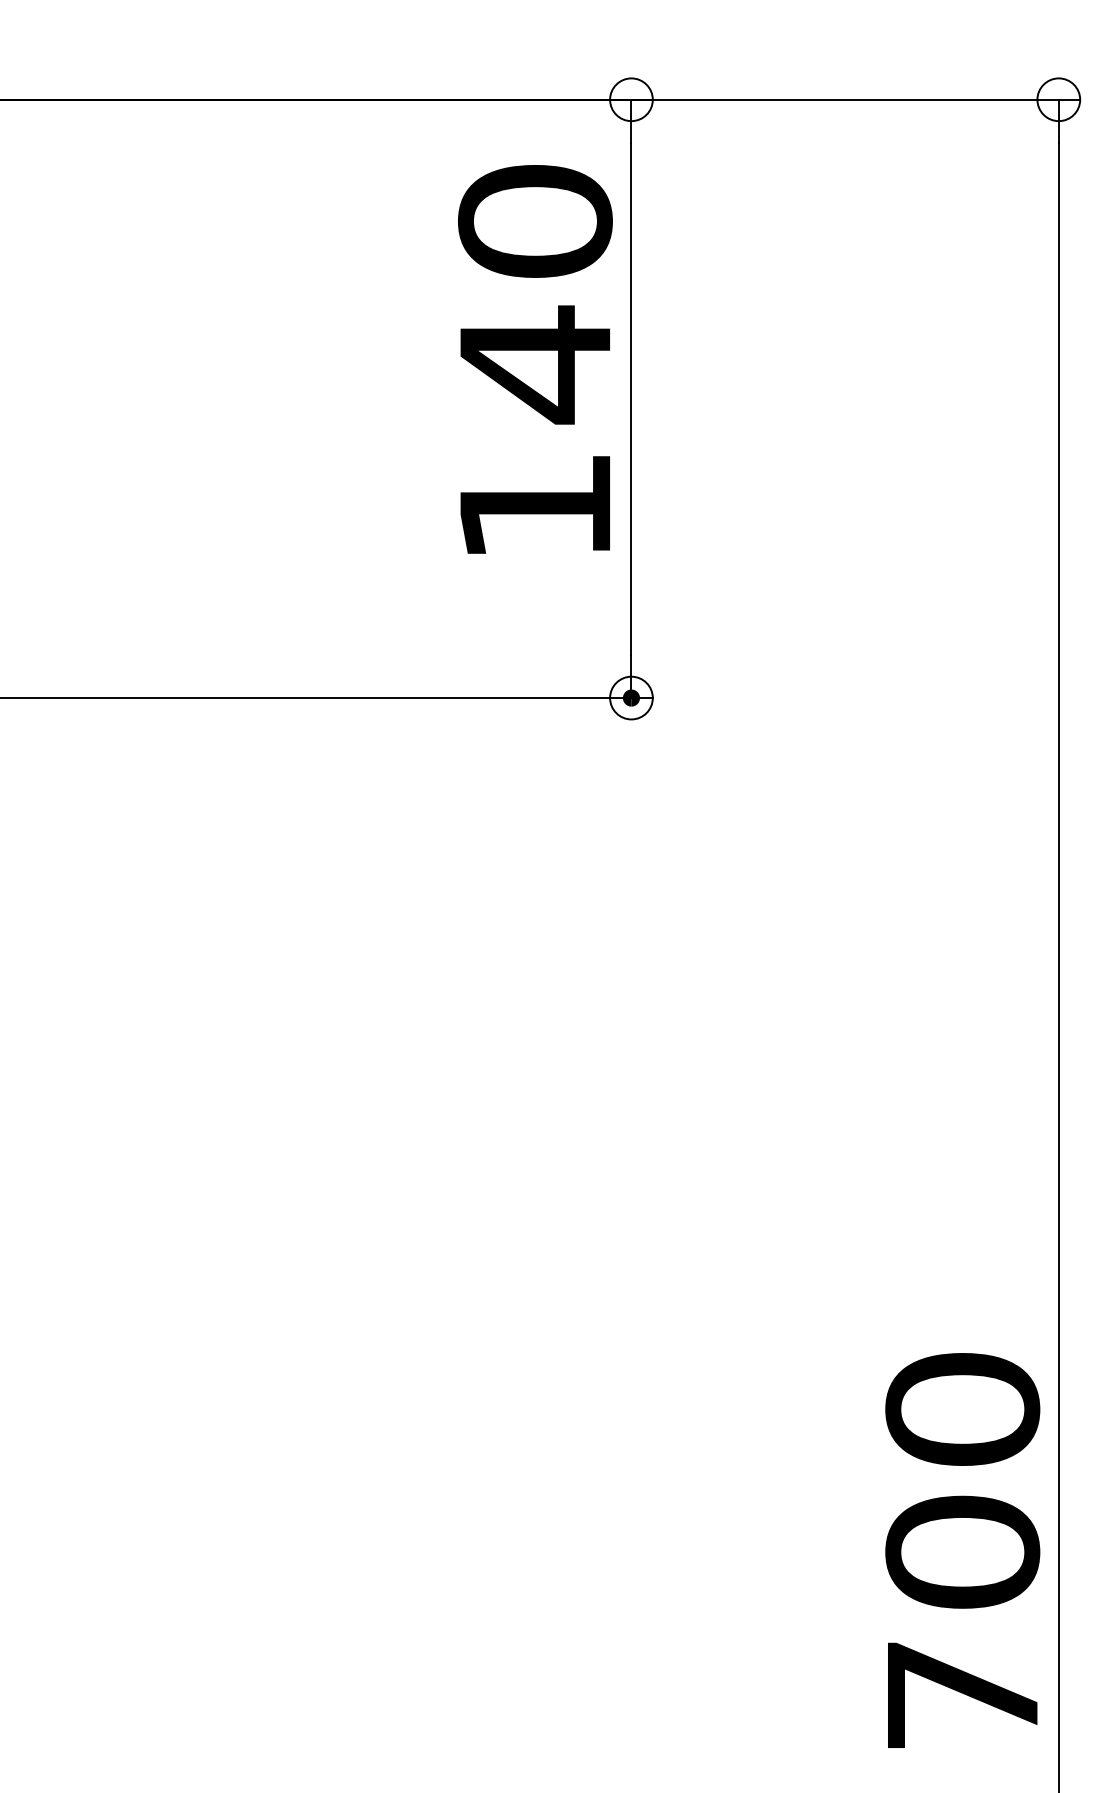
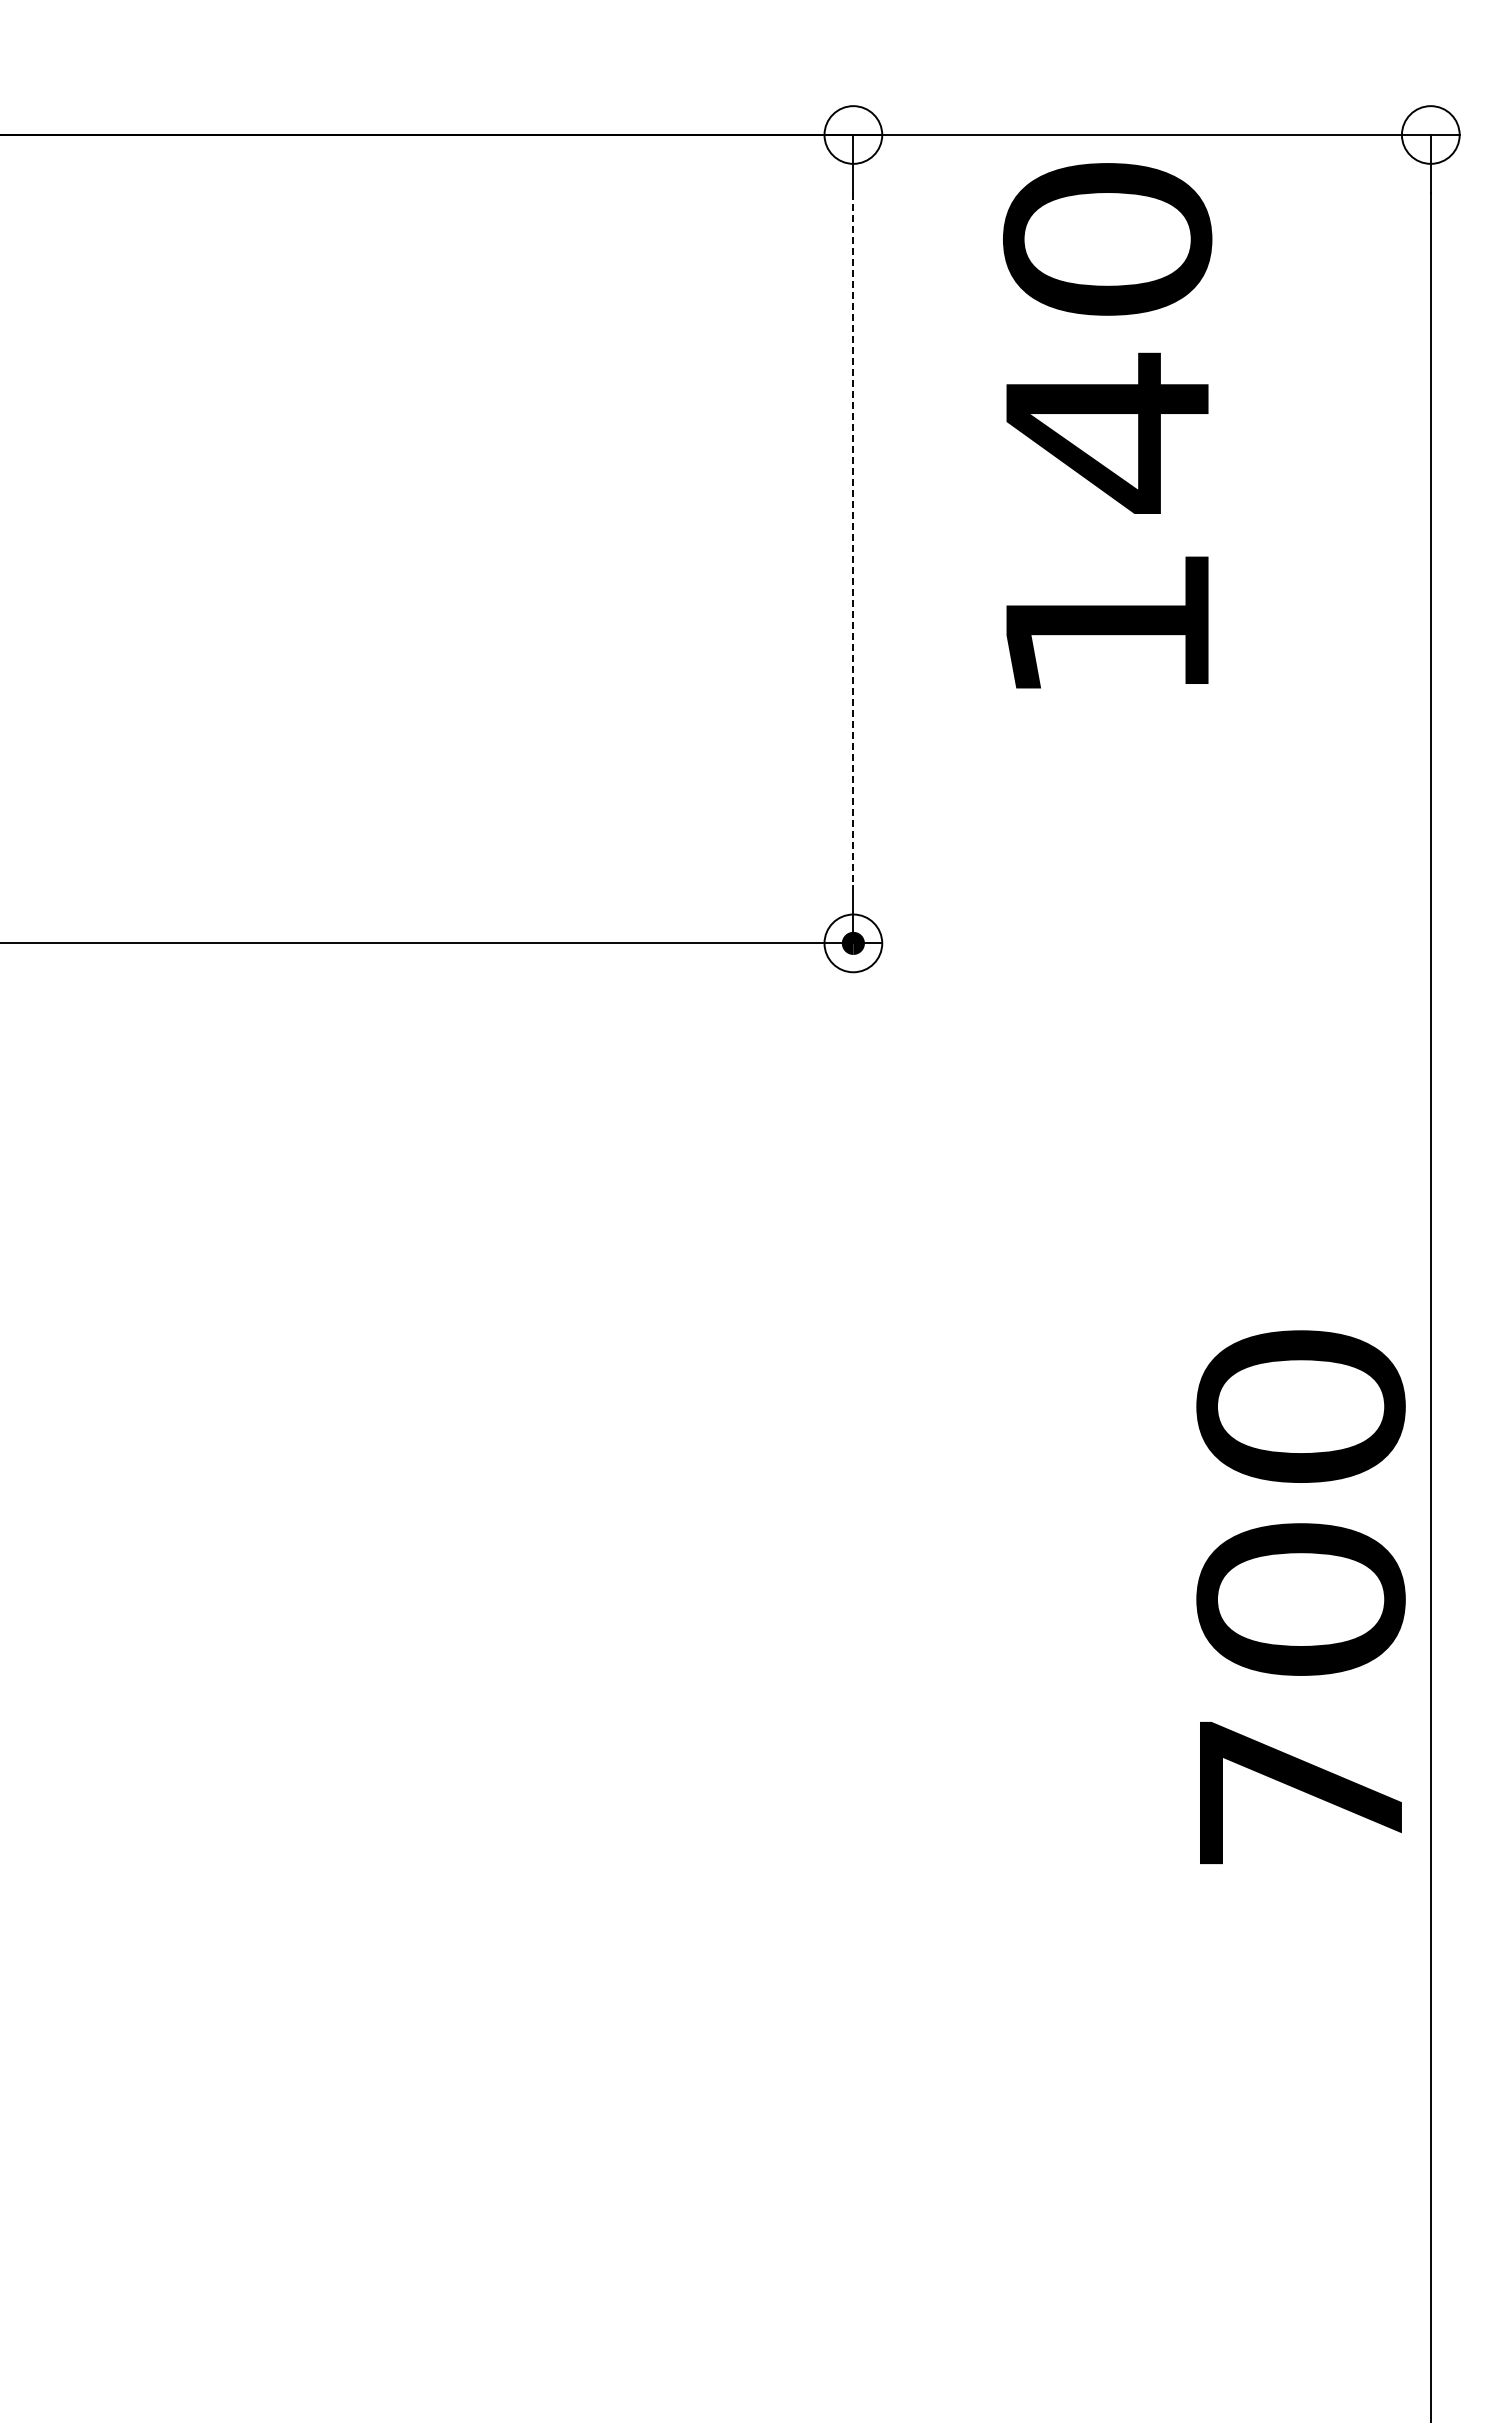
text: (535, 359) -> (1107, 425), moved
line: (631, 399) -> (853, 539), solid -> dashed
text: (962, 1550) -> (1300, 1596), moved

